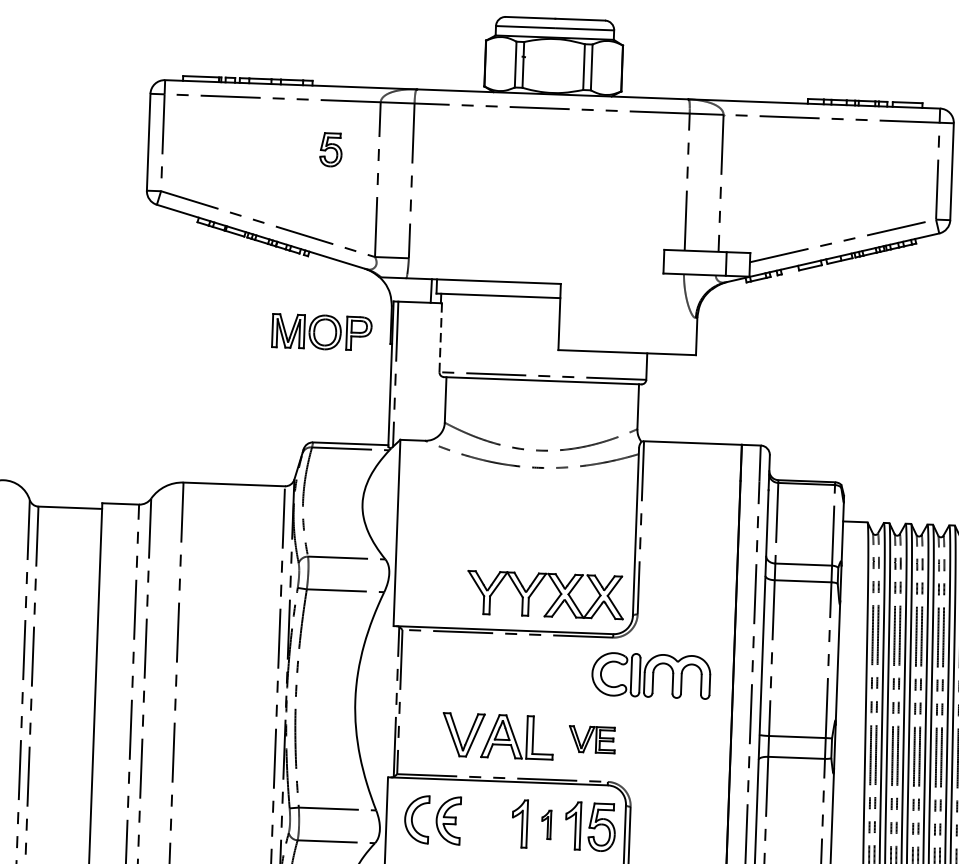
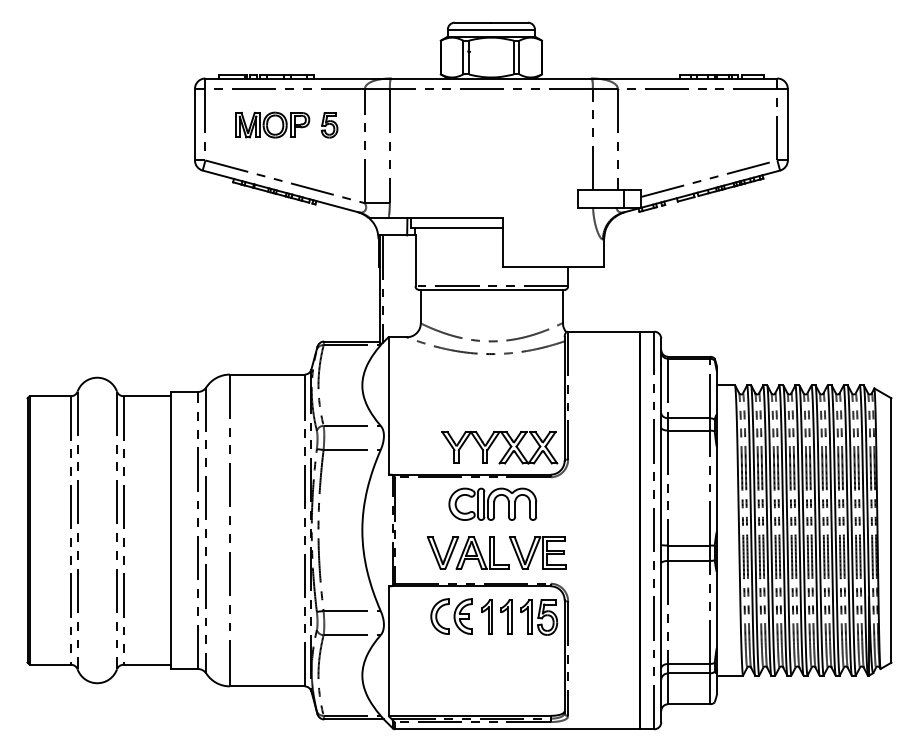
part: (321, 331) -> (272, 124), moved
line: (440, 337) -> (415, 260), dashed -> solid
part: (650, 674) -> (492, 503), moved
part: (591, 738) -> (537, 552), size x1.67
part: (432, 819) -> (451, 616), moved
part: (546, 824) -> (506, 616), size x1.67

